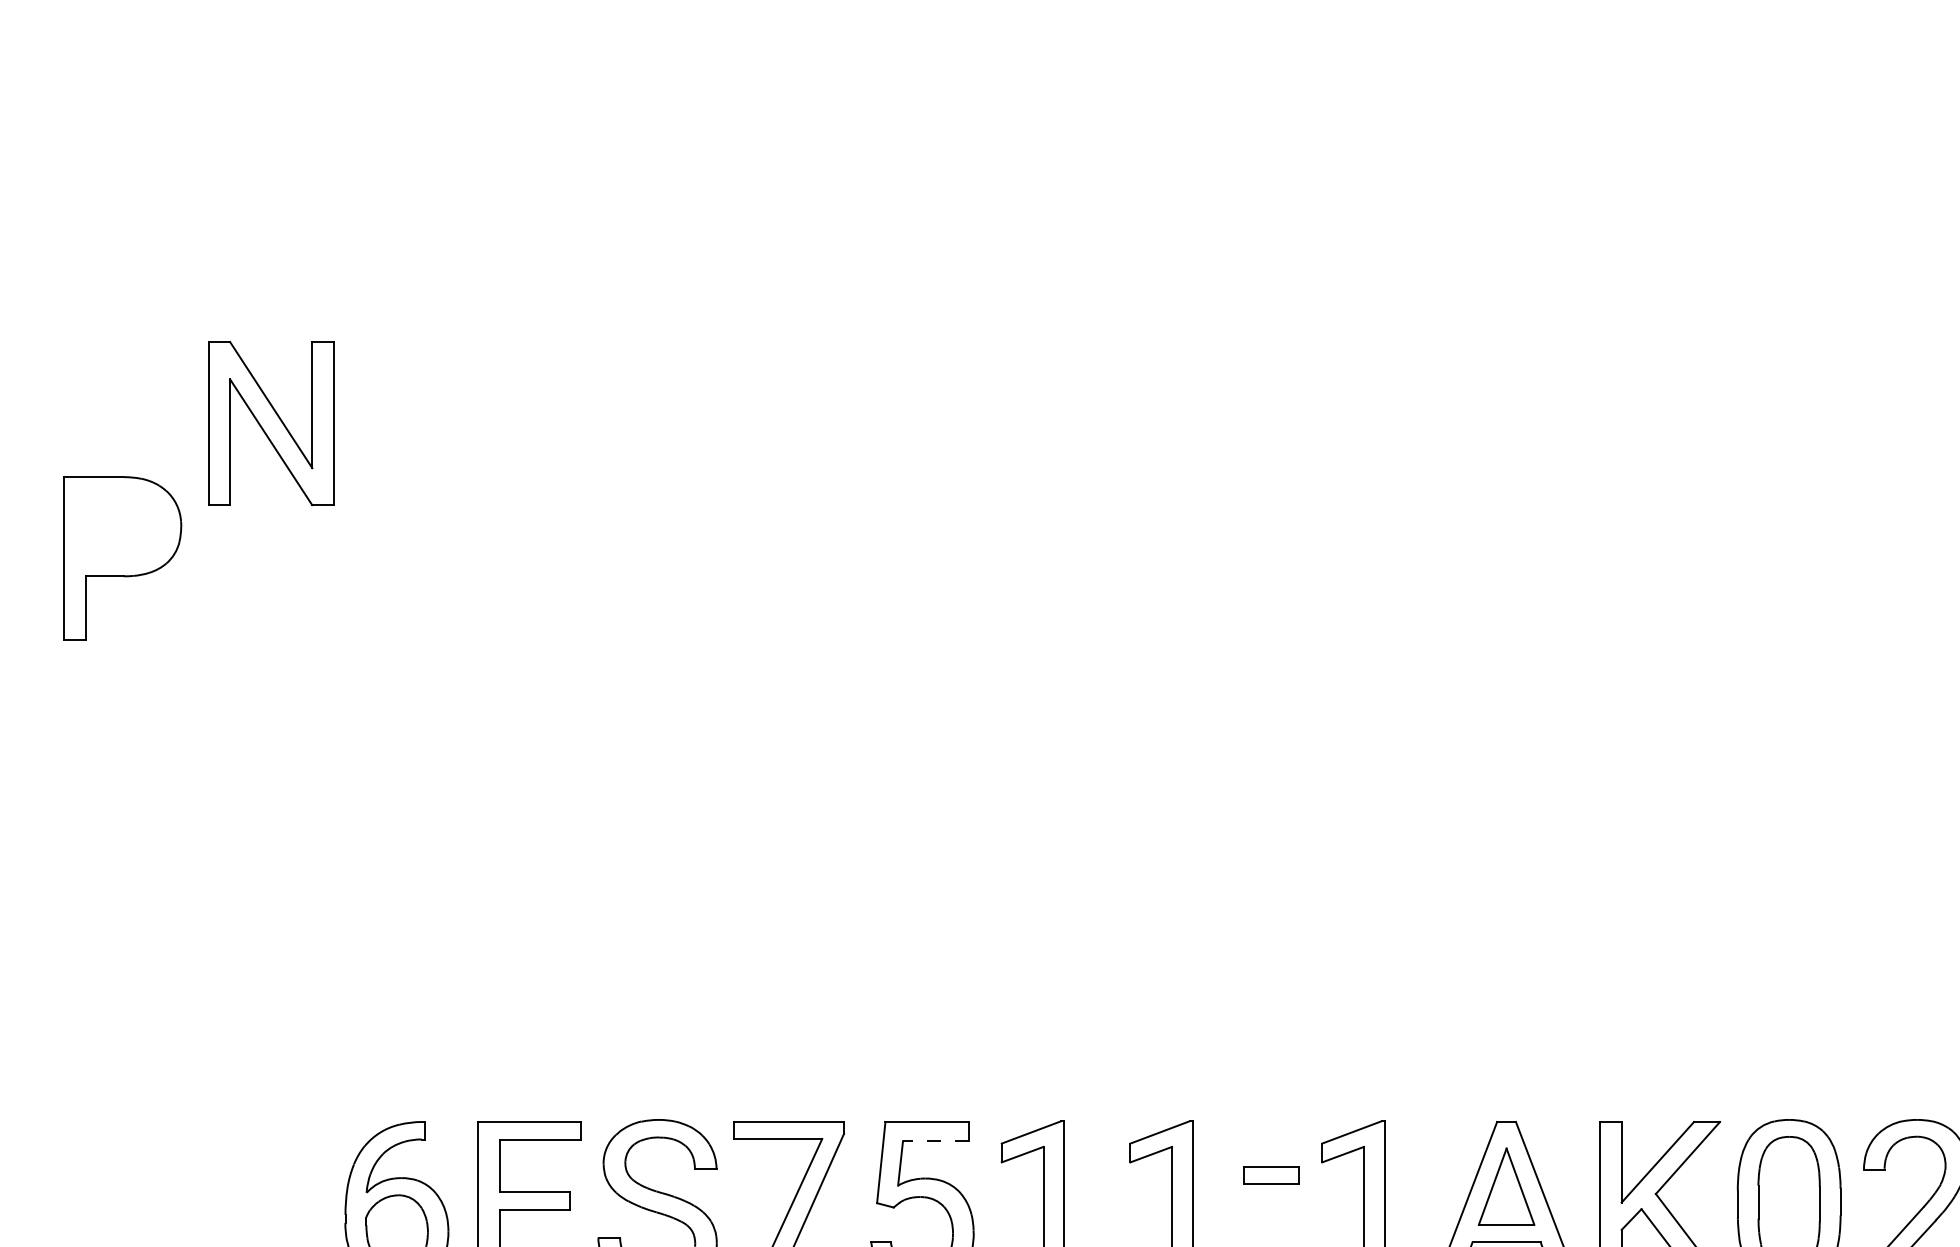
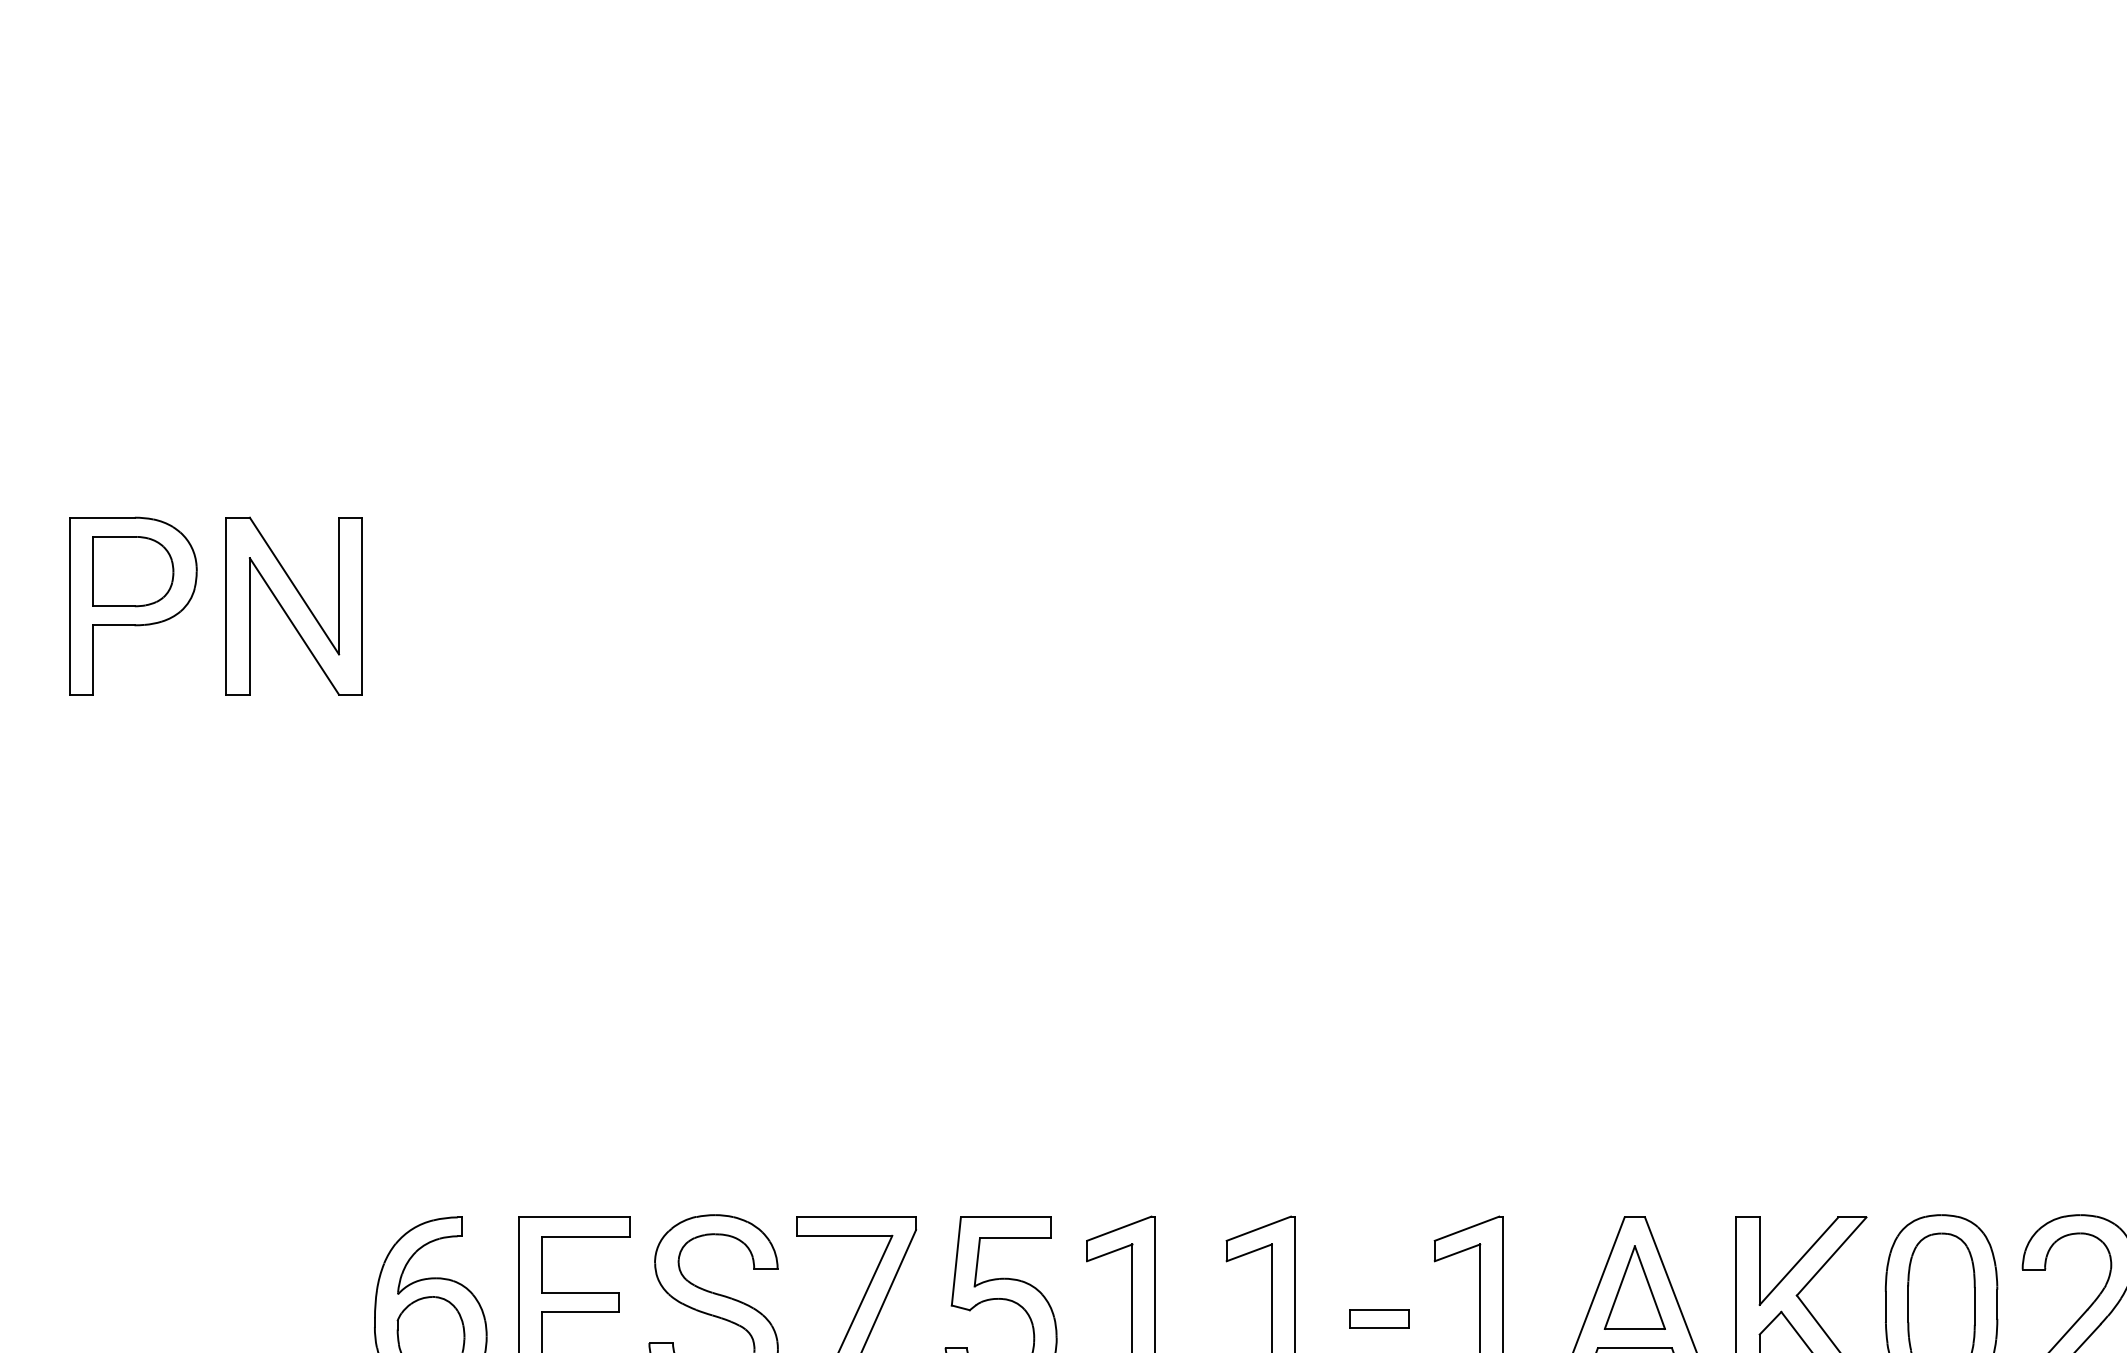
part: (271, 423) -> (294, 605), moved
part: (122, 526) -> (133, 571), added
line: (935, 1141) -> (1015, 1238), dashed -> solid
part: (1271, 1175) -> (1379, 1318), moved

